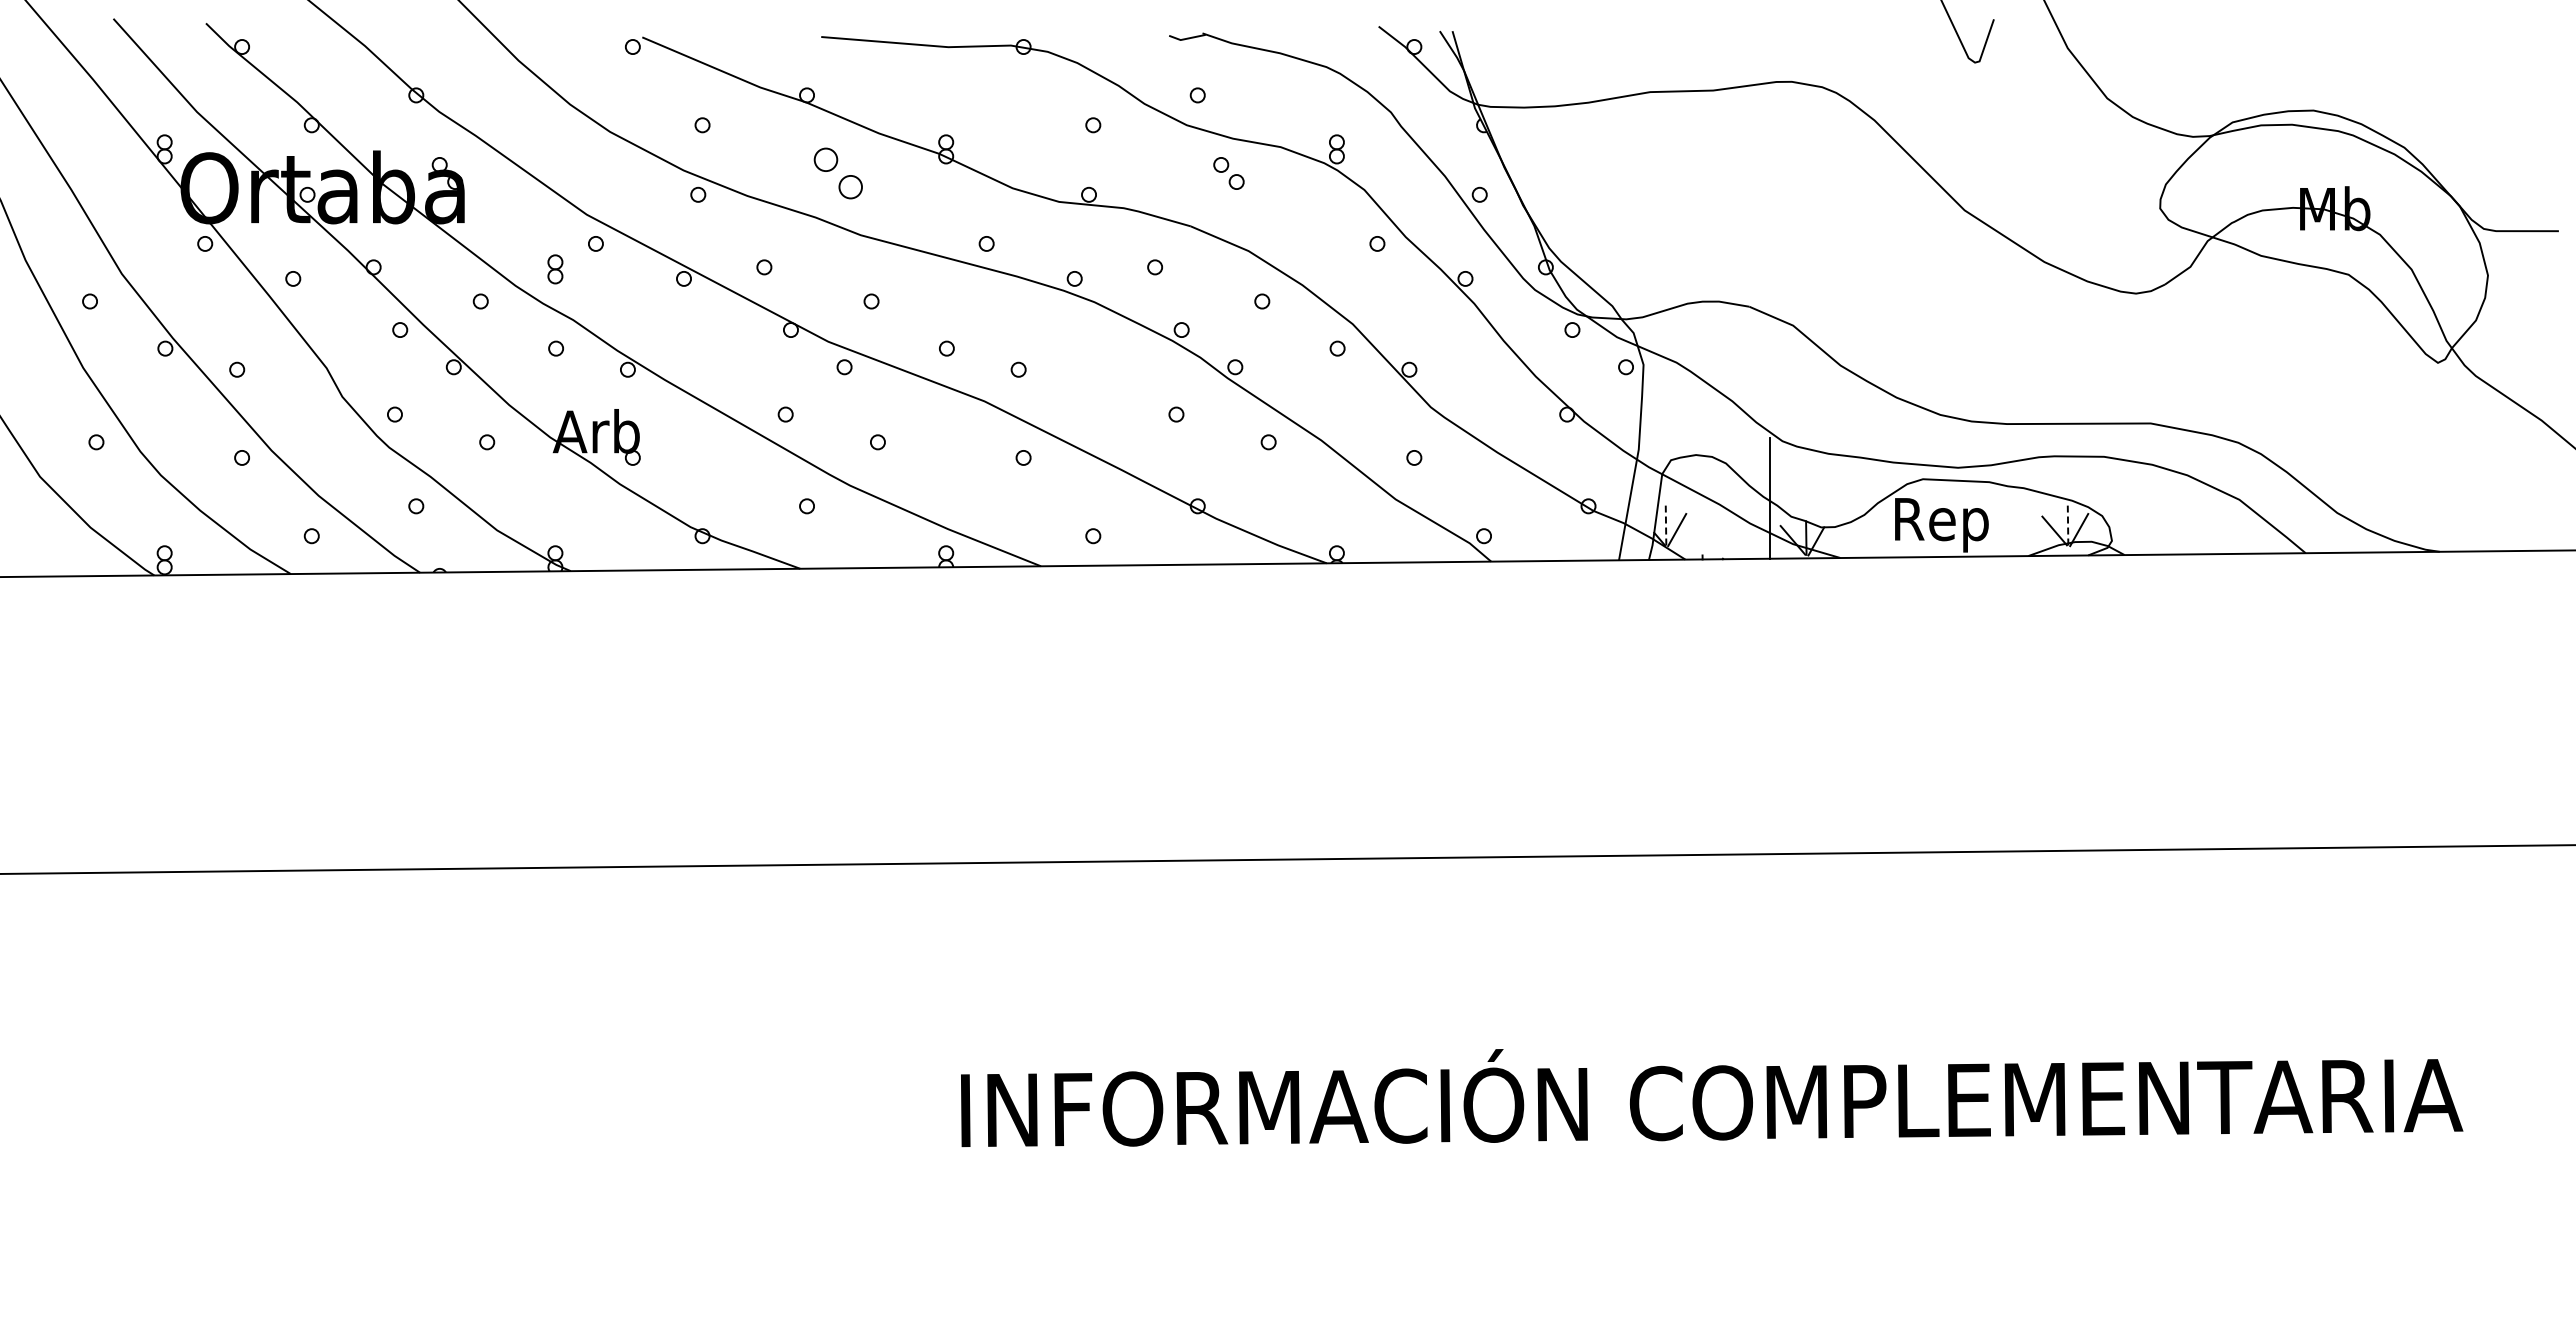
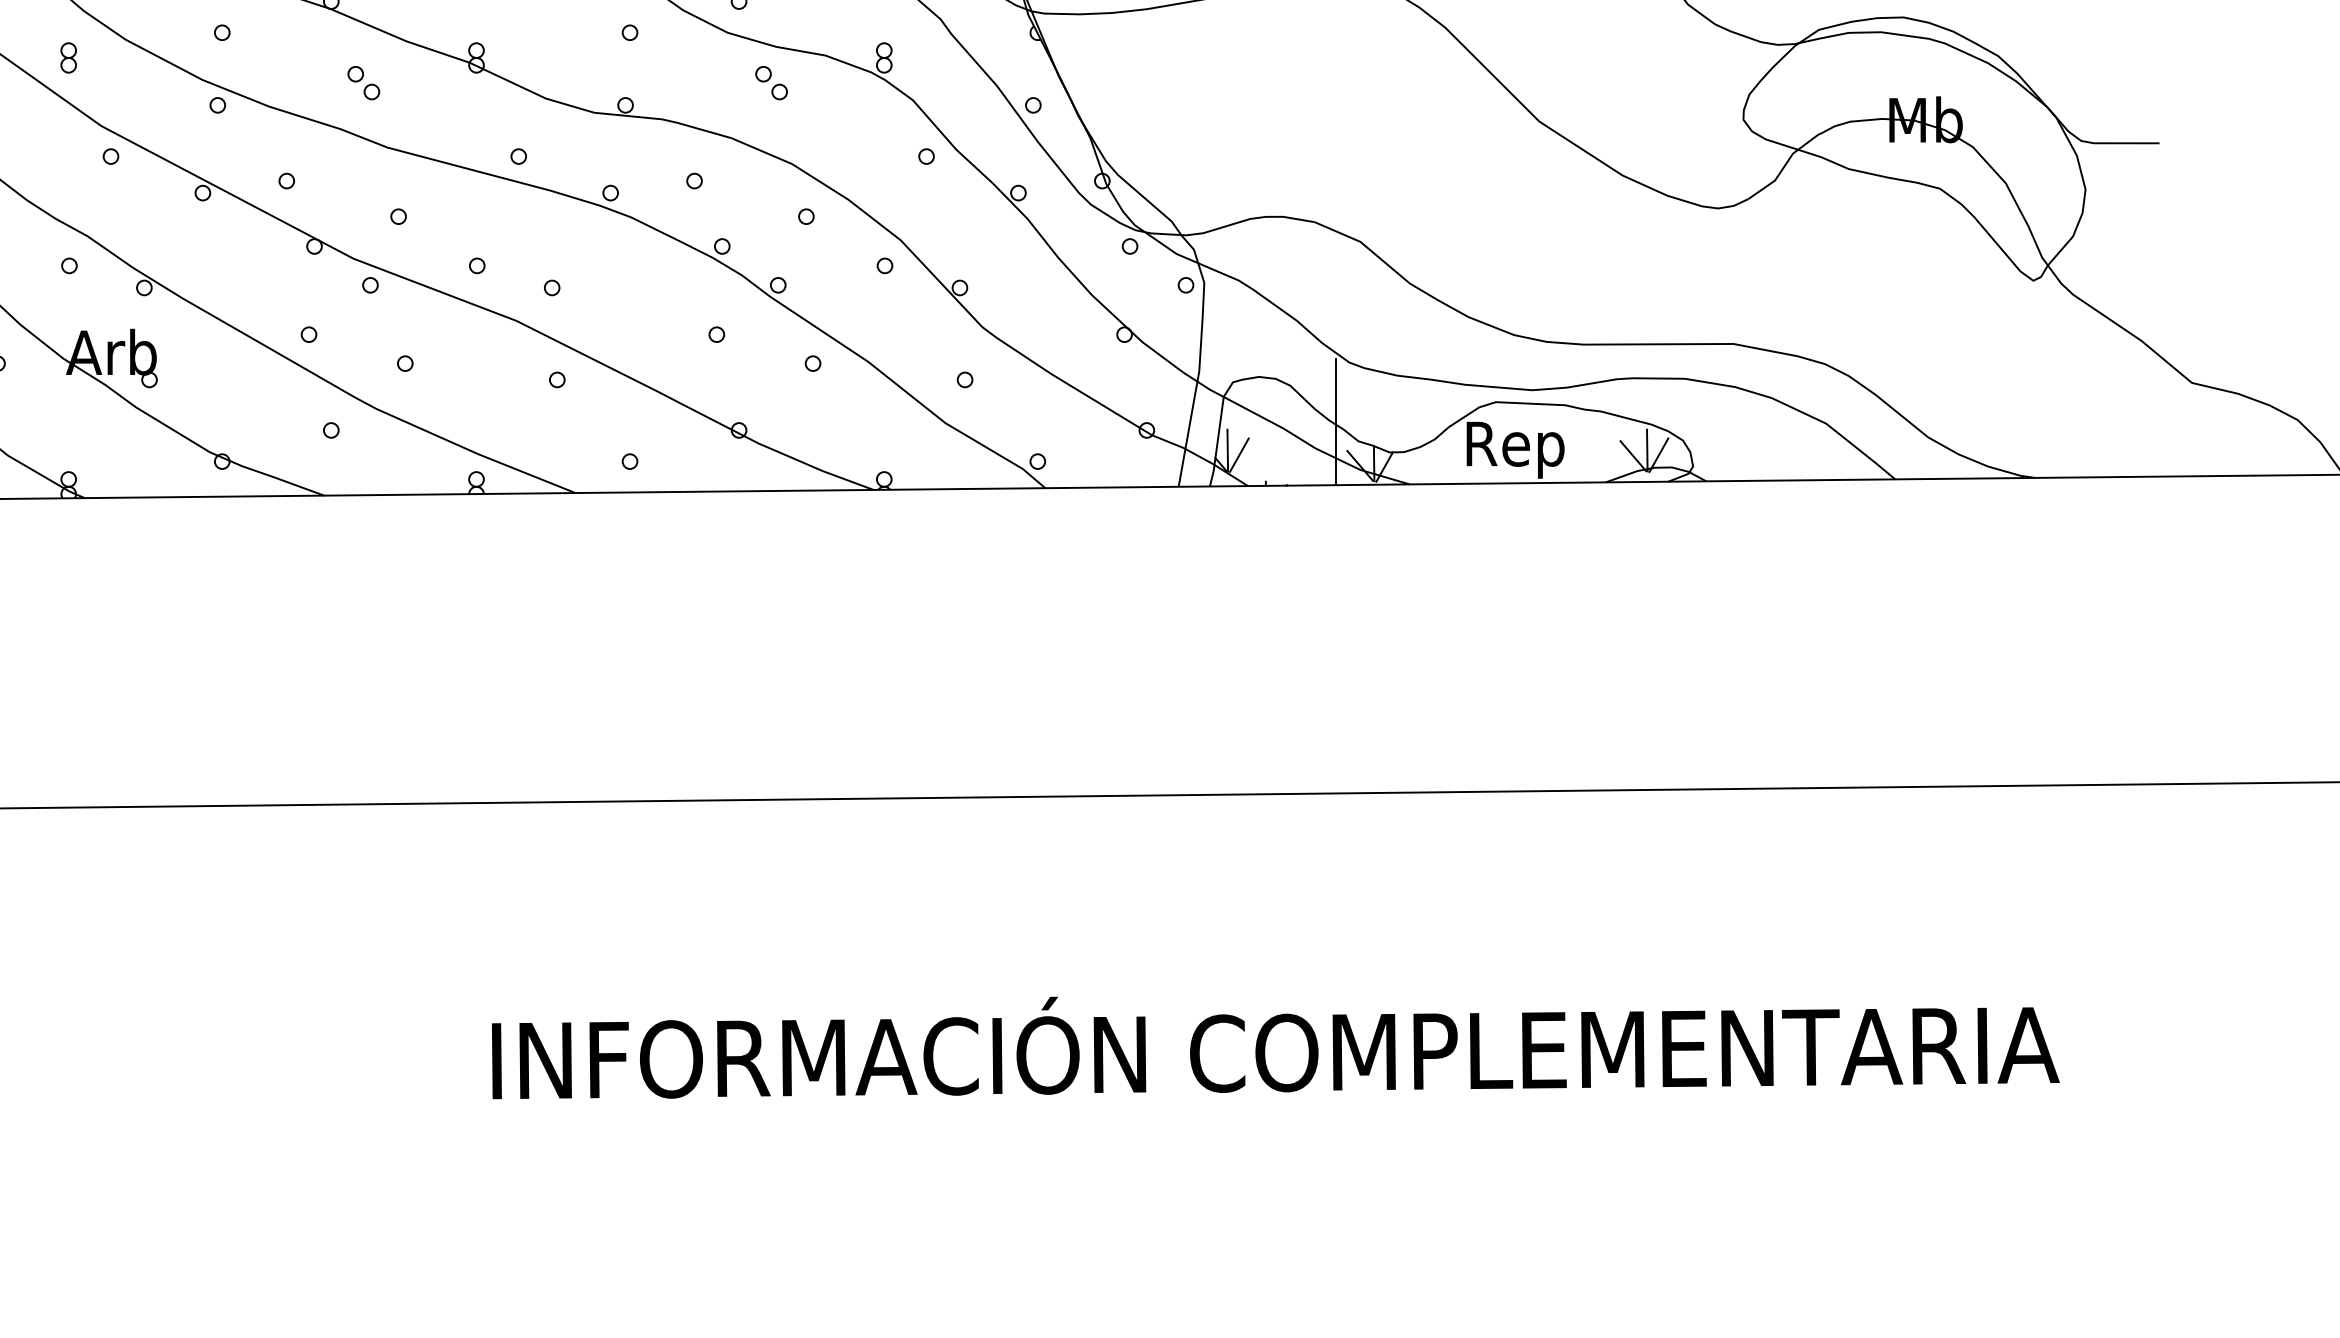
part: (837, 173) -> (363, 83), size x0.62
part: (555, 269) -> (68, 58), moved
line: (1666, 525) -> (1228, 450), dashed -> solid
line: (2068, 525) -> (1647, 450), dashed -> solid

